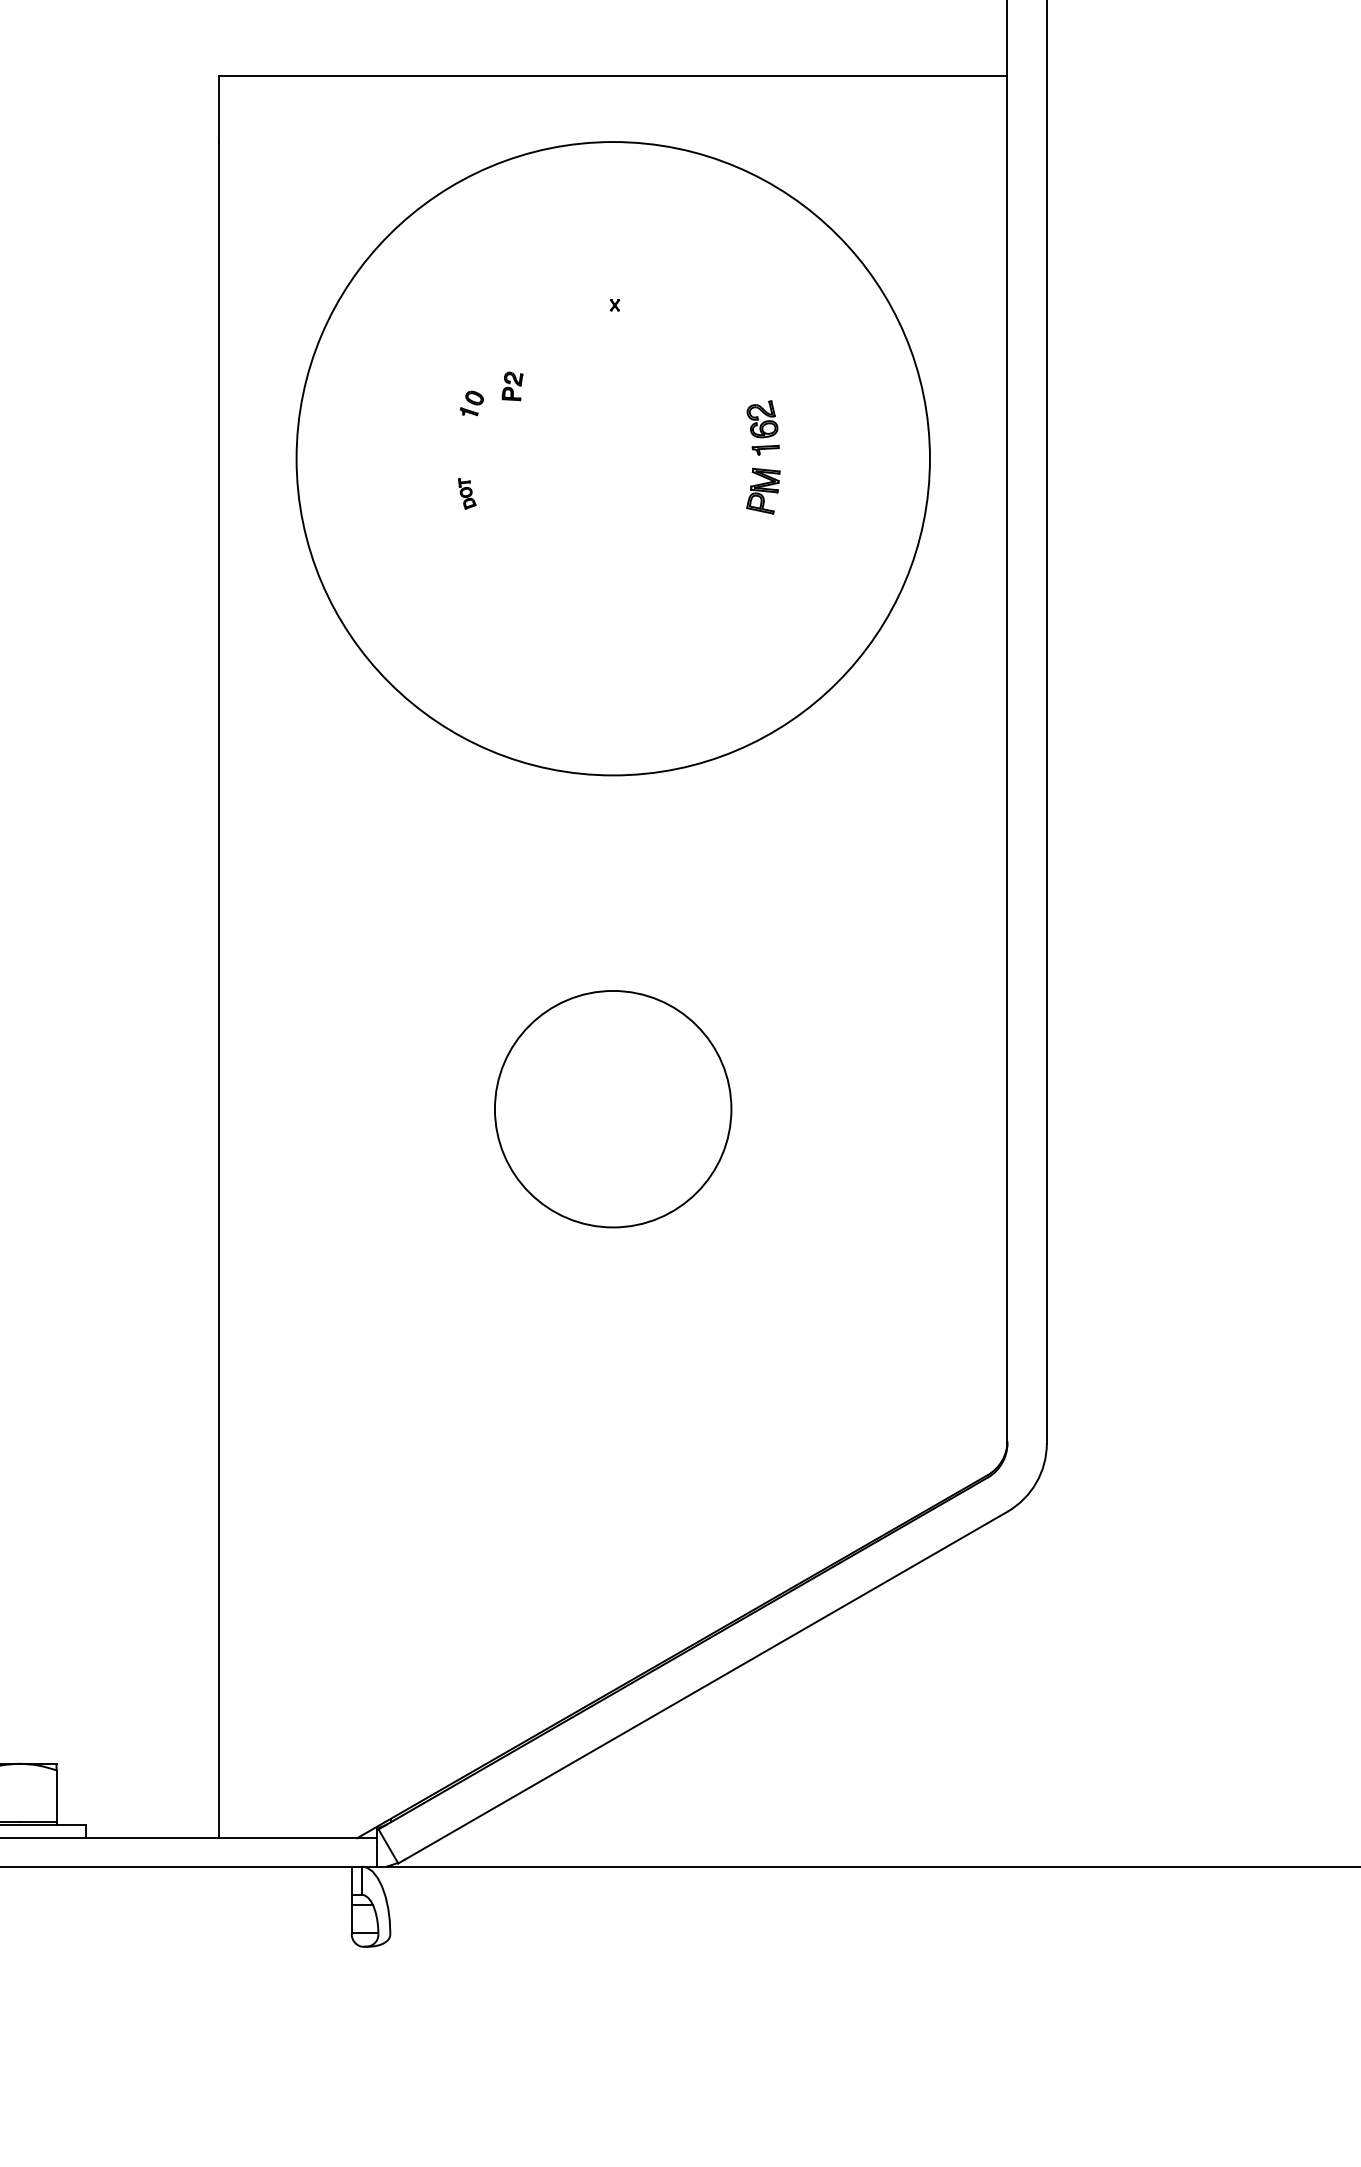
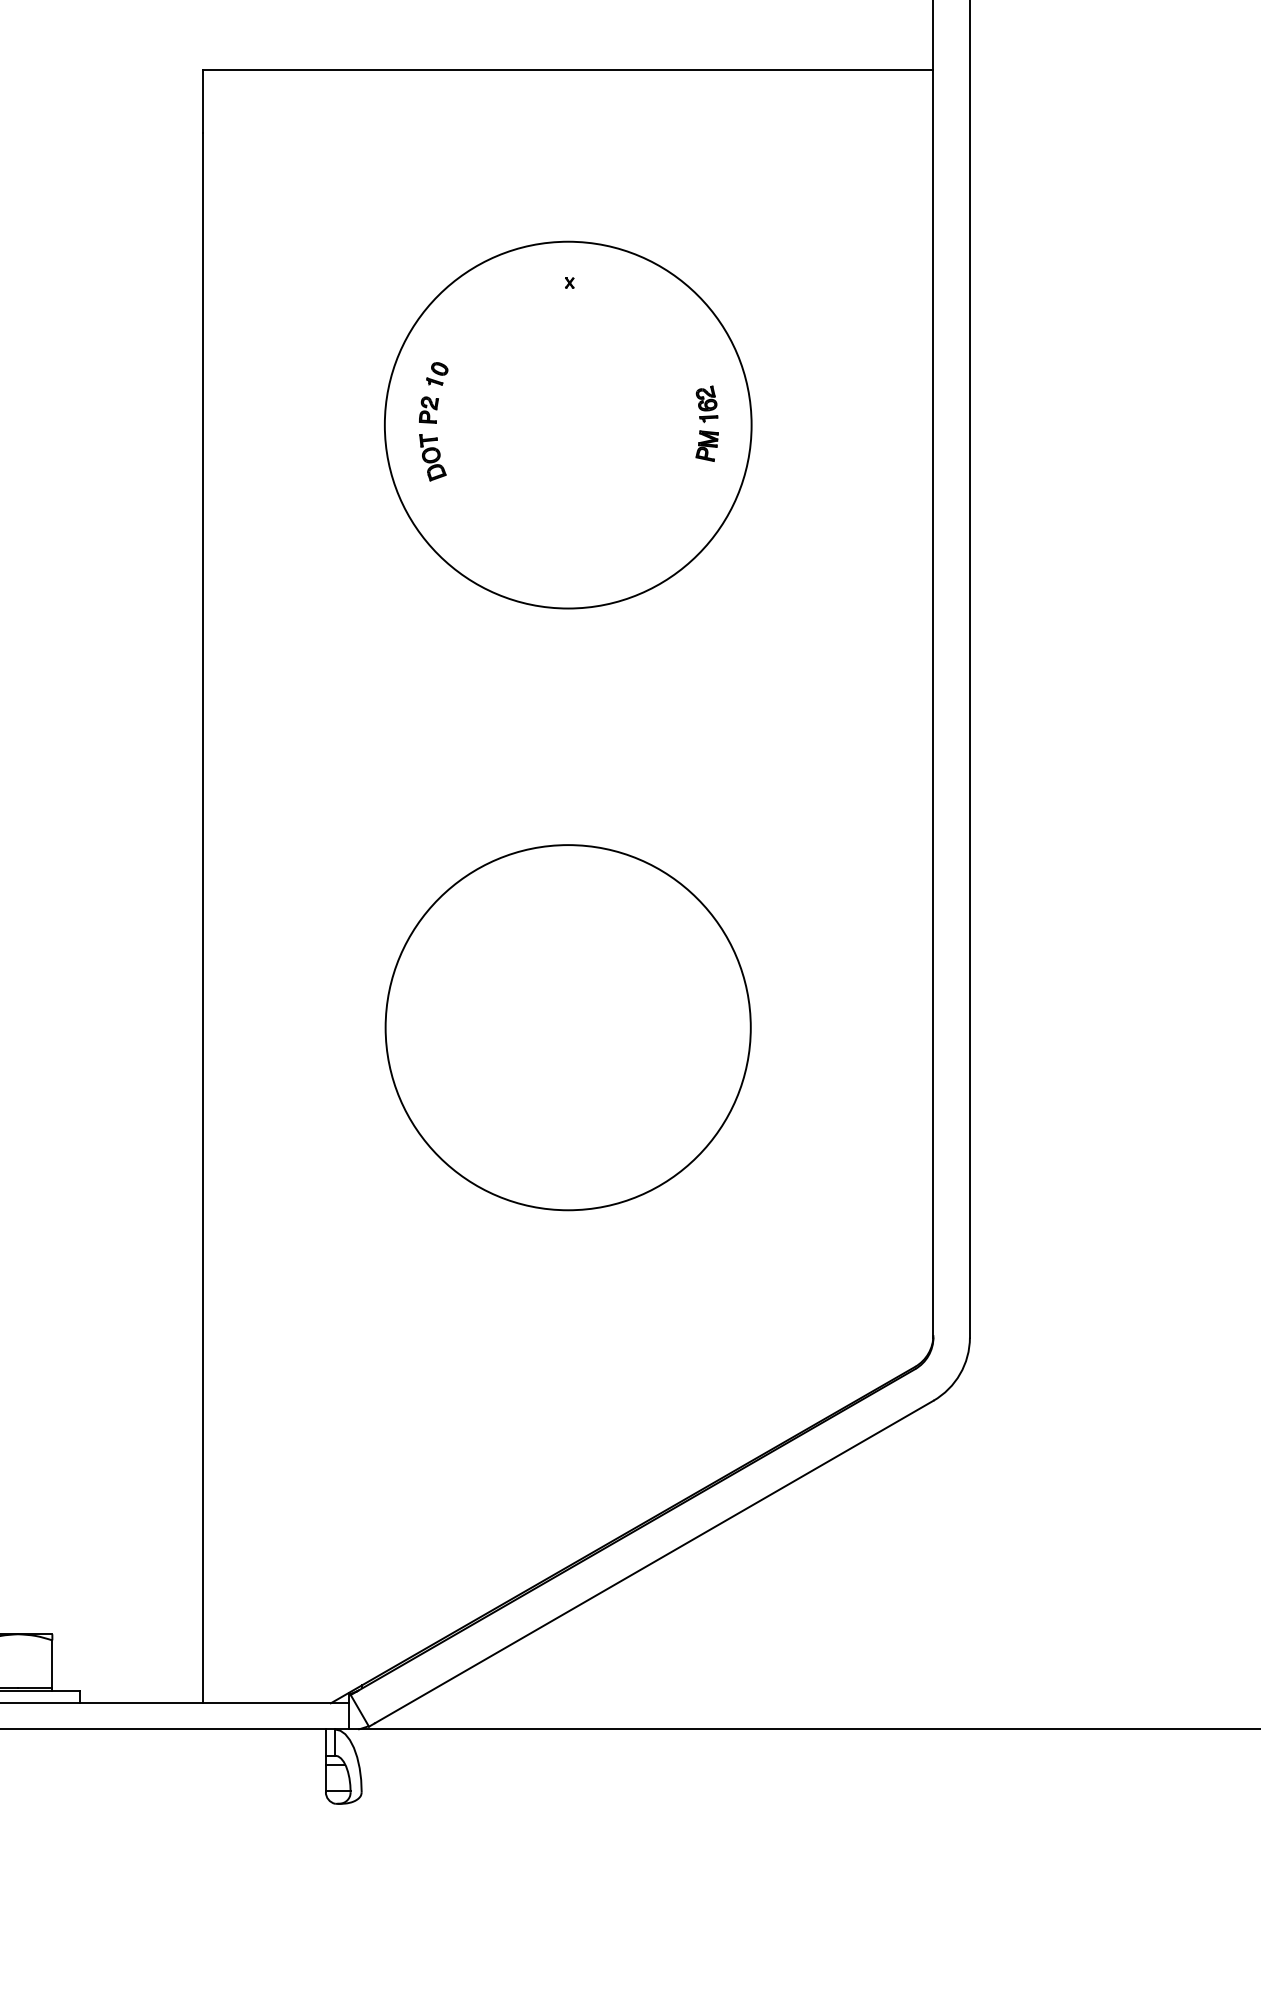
part: (512, 385) -> (428, 409), moved
part: (762, 456) -> (706, 423), size x0.71
circle: (612, 458) -> (567, 424), size x0.62
part: (466, 493) -> (432, 457), size x1.67
circle: (612, 1108) -> (567, 1027), size x1.67

